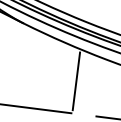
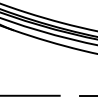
line: (76, 81) -> (60, 70), removed

